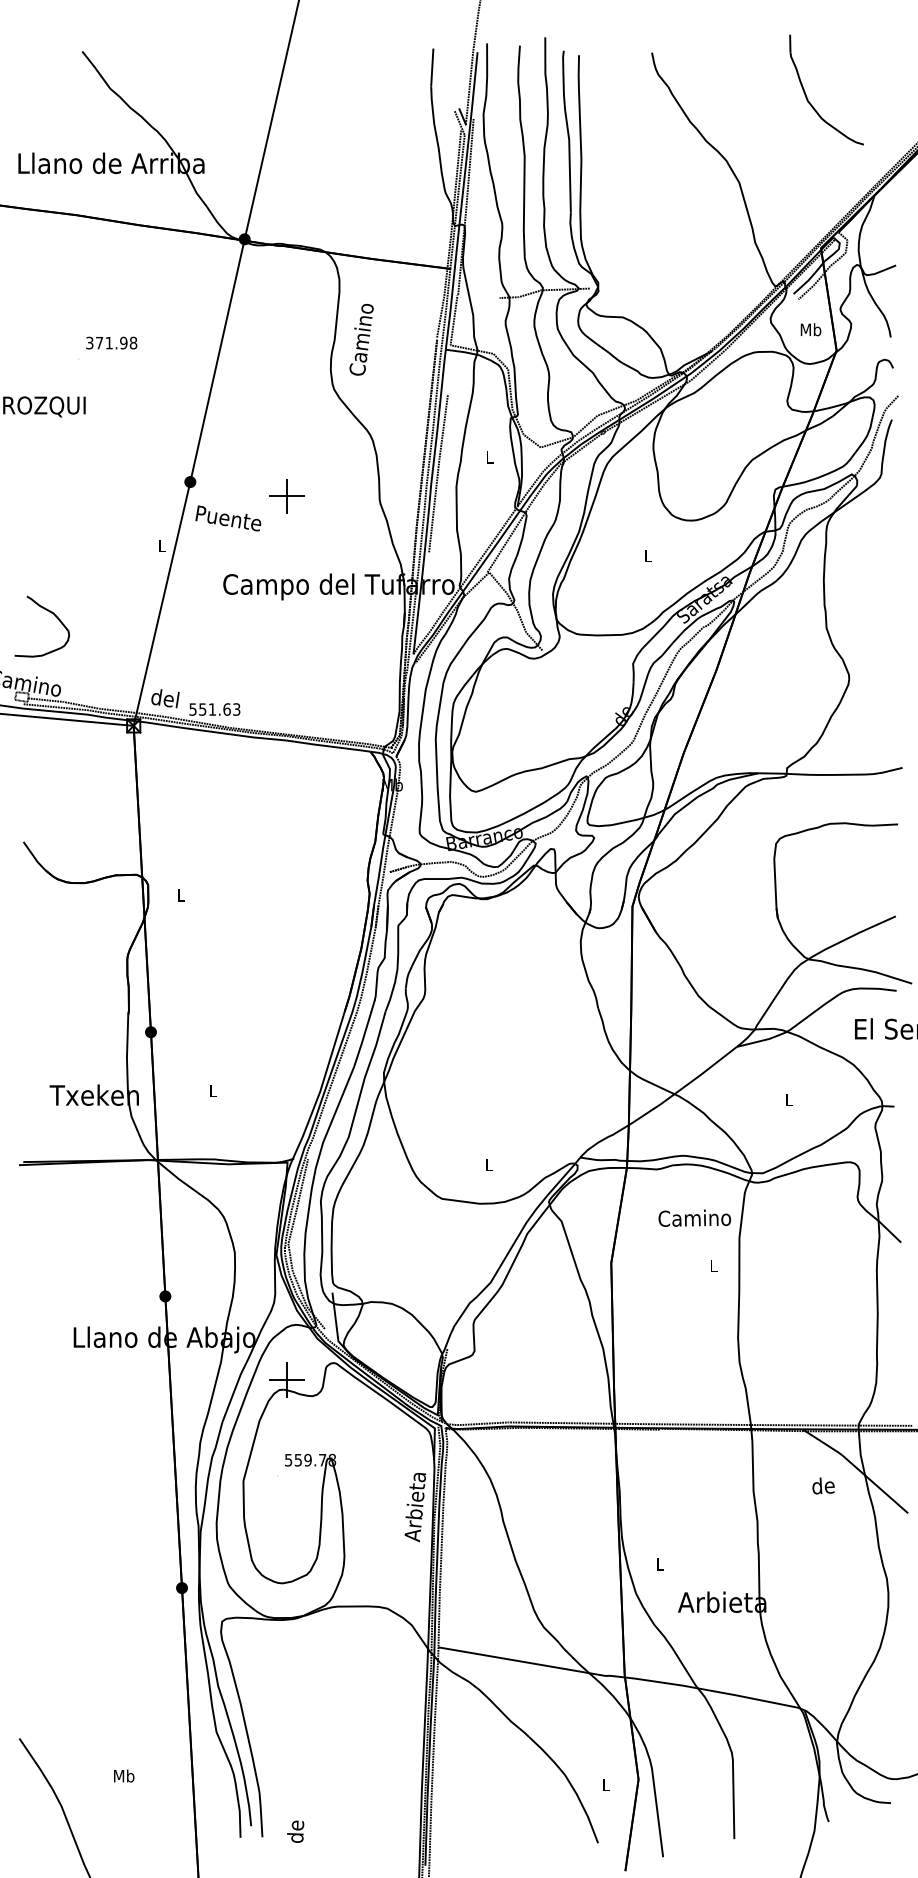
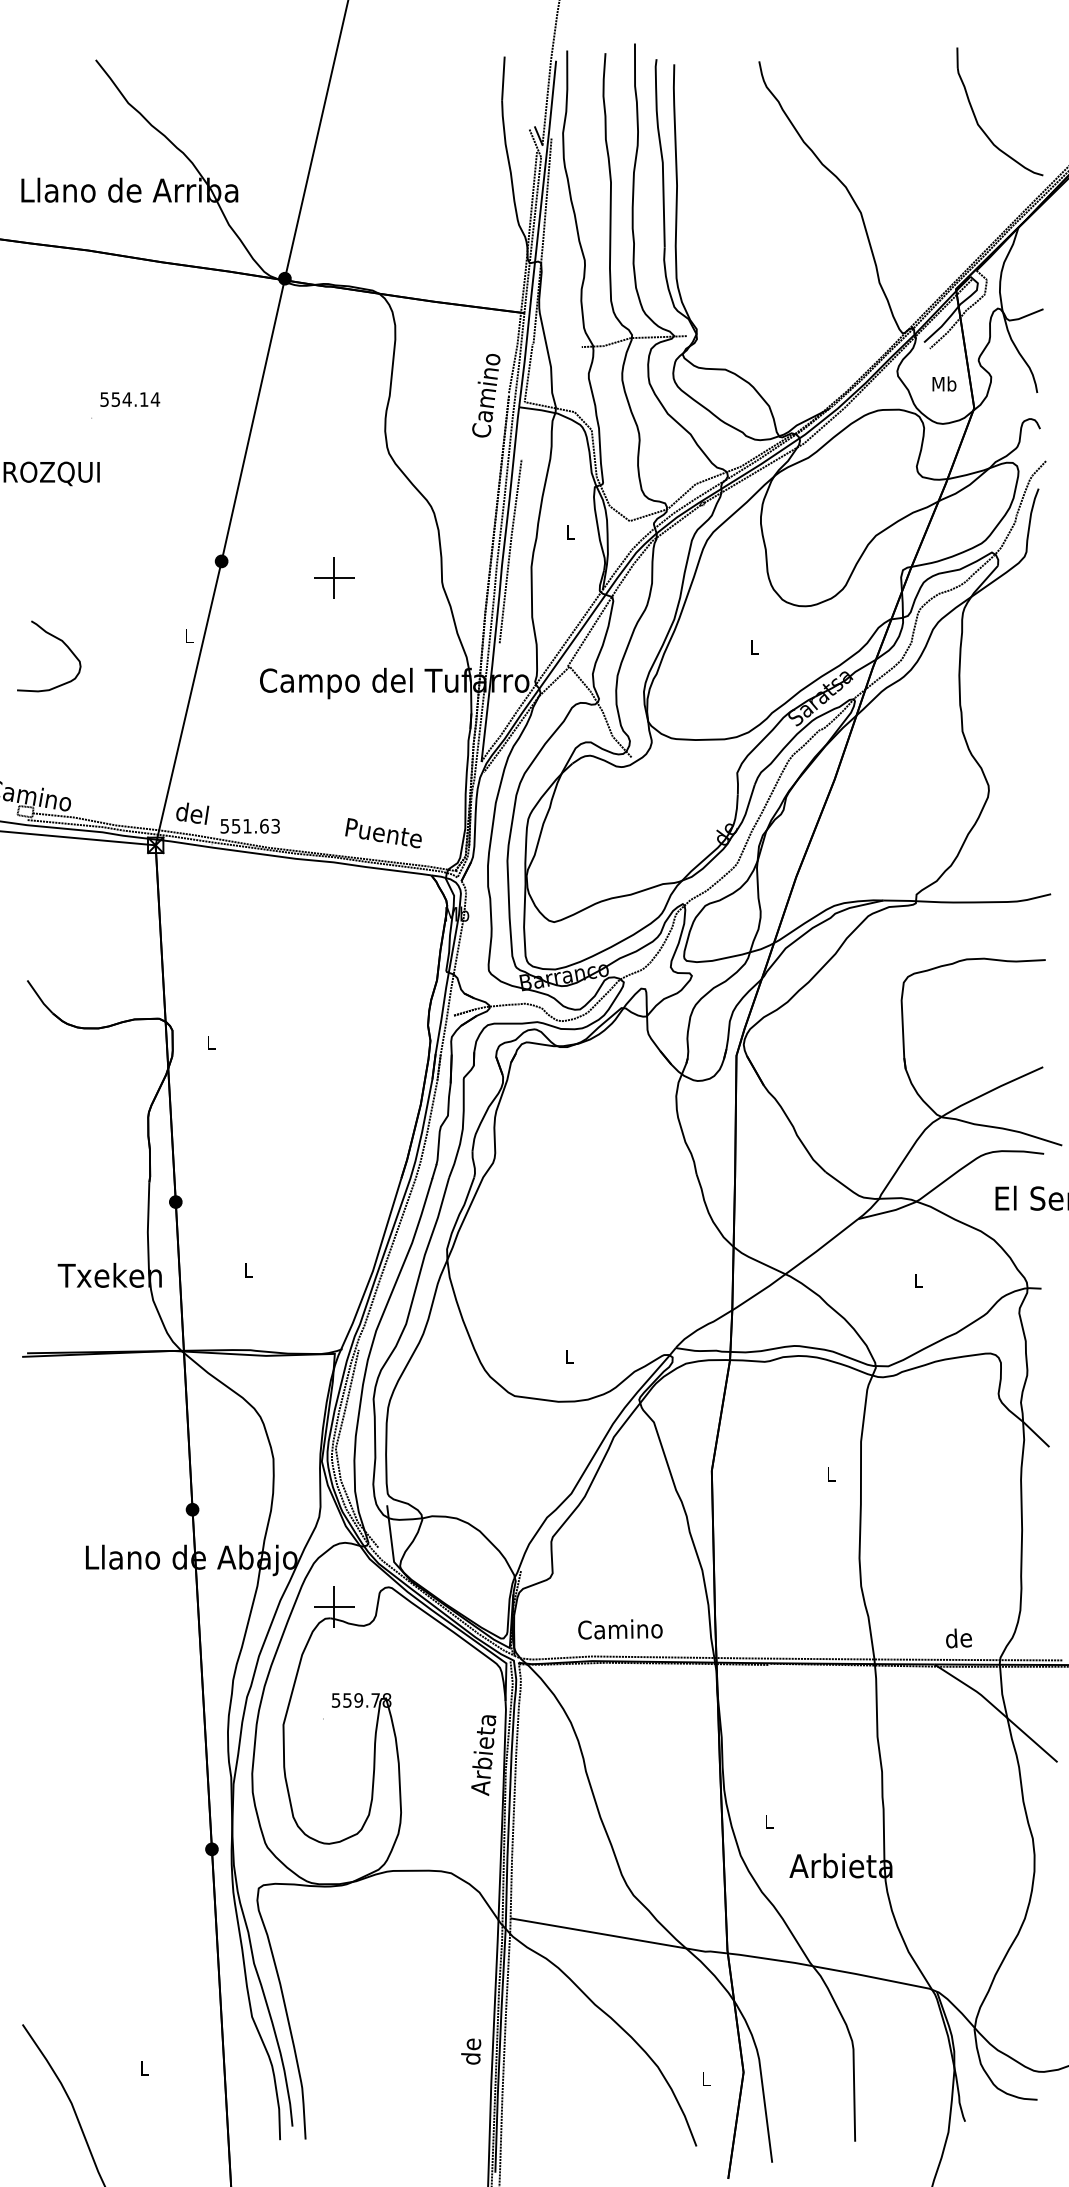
part: (807, 96) -> (977, 119), moved
text: (361, 339) -> (486, 395), moved
text: (111, 342) -> (129, 398), 371.98 -> 554.14
text: (228, 518) -> (383, 833), moved
curve: (49, 612) -> (57, 639), moved
text: (694, 1217) -> (620, 1628), moved
text: (823, 1485) -> (958, 1637), moved
text: (124, 1775) -> (144, 2067), Mb -> L
text: (295, 1831) -> (471, 2051), moved

